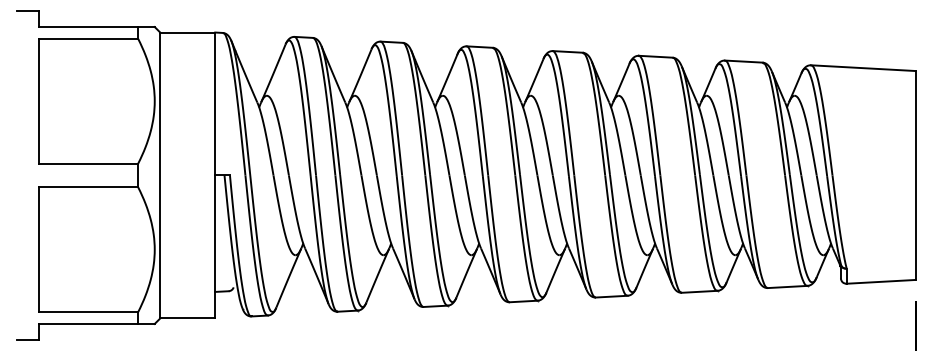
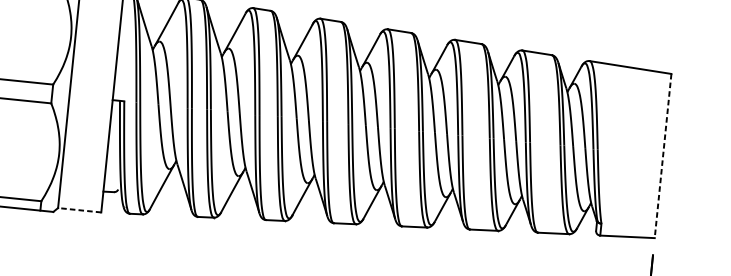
line: (915, 175) -> (662, 156), solid -> dashed
line: (187, 318) -> (79, 210), solid -> dashed

